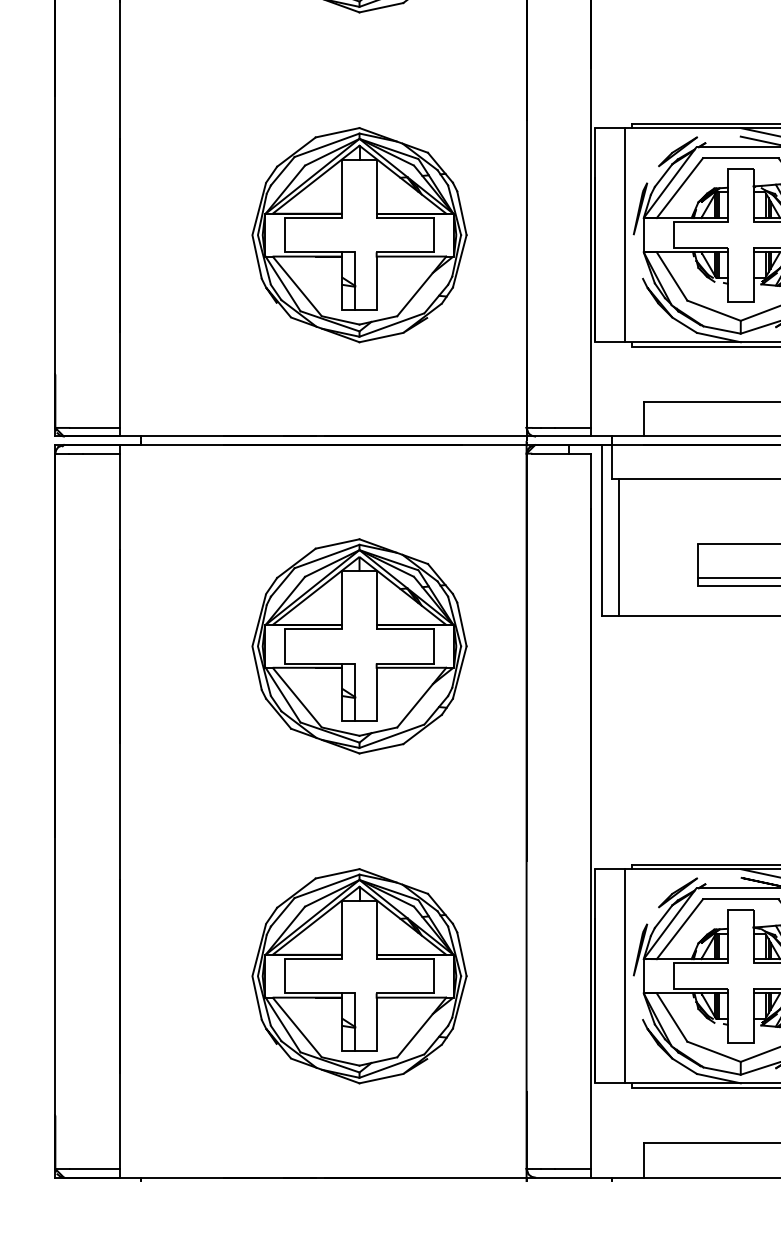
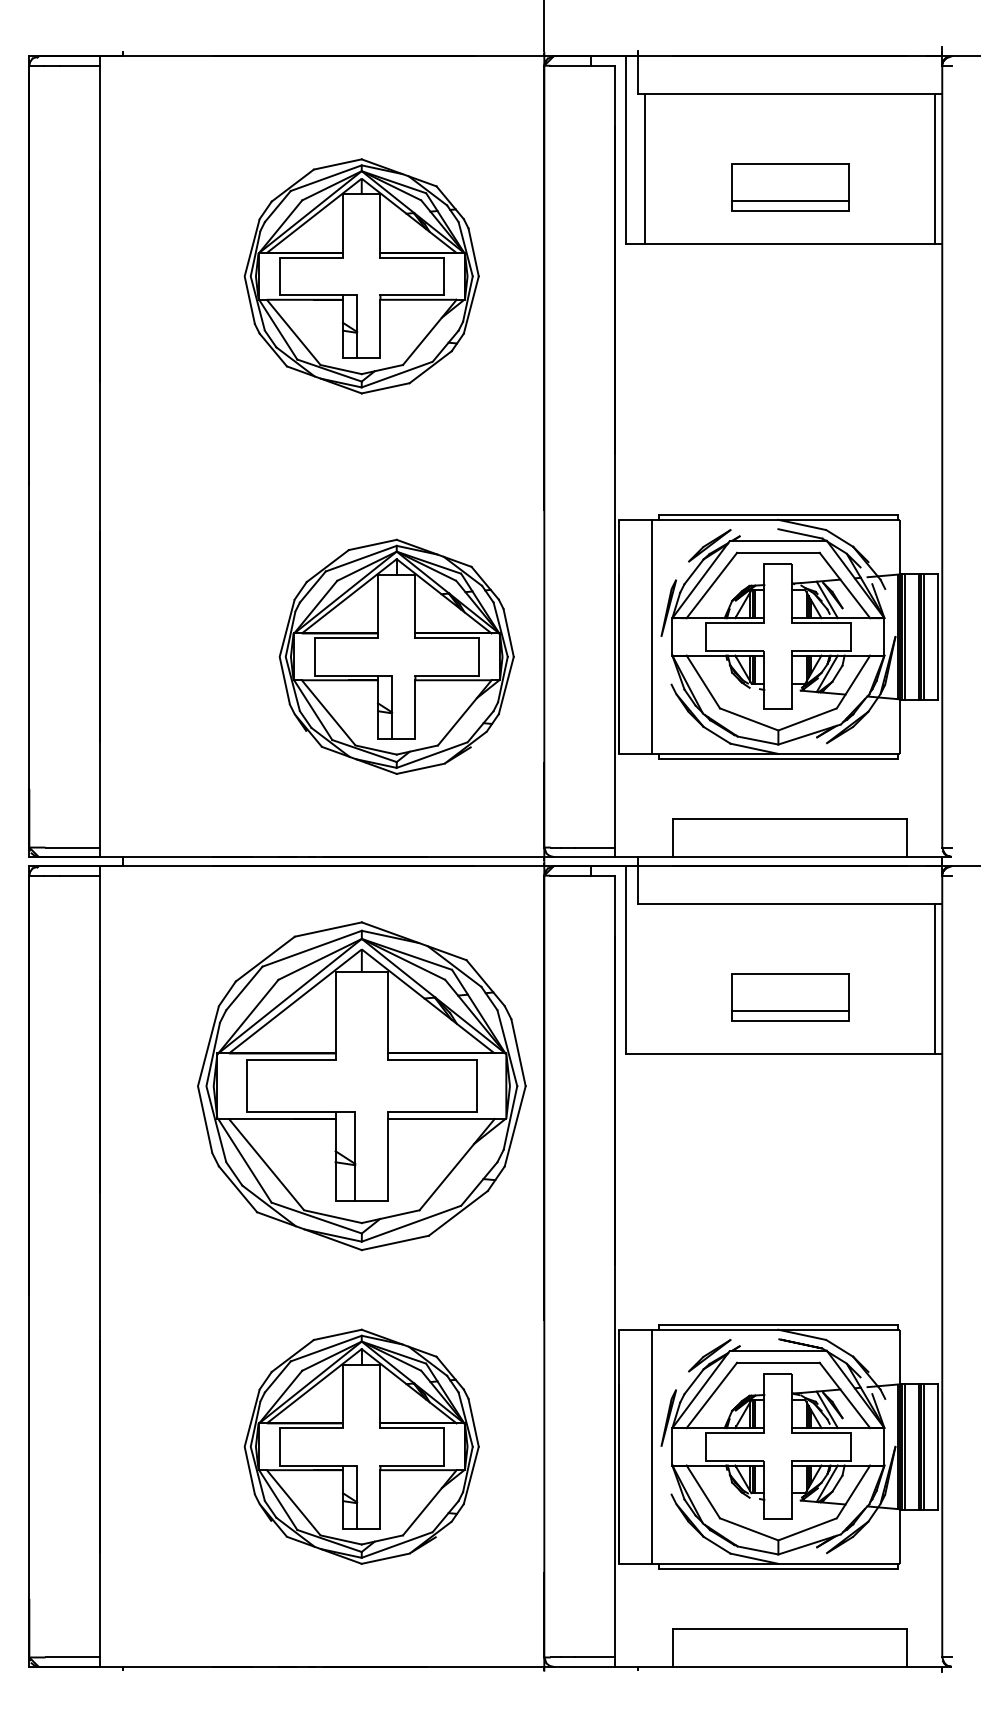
part: (359, 234) -> (396, 656), moved
line: (619, 547) -> (645, 978), removed
part: (359, 646) -> (361, 1086), size x1.4

